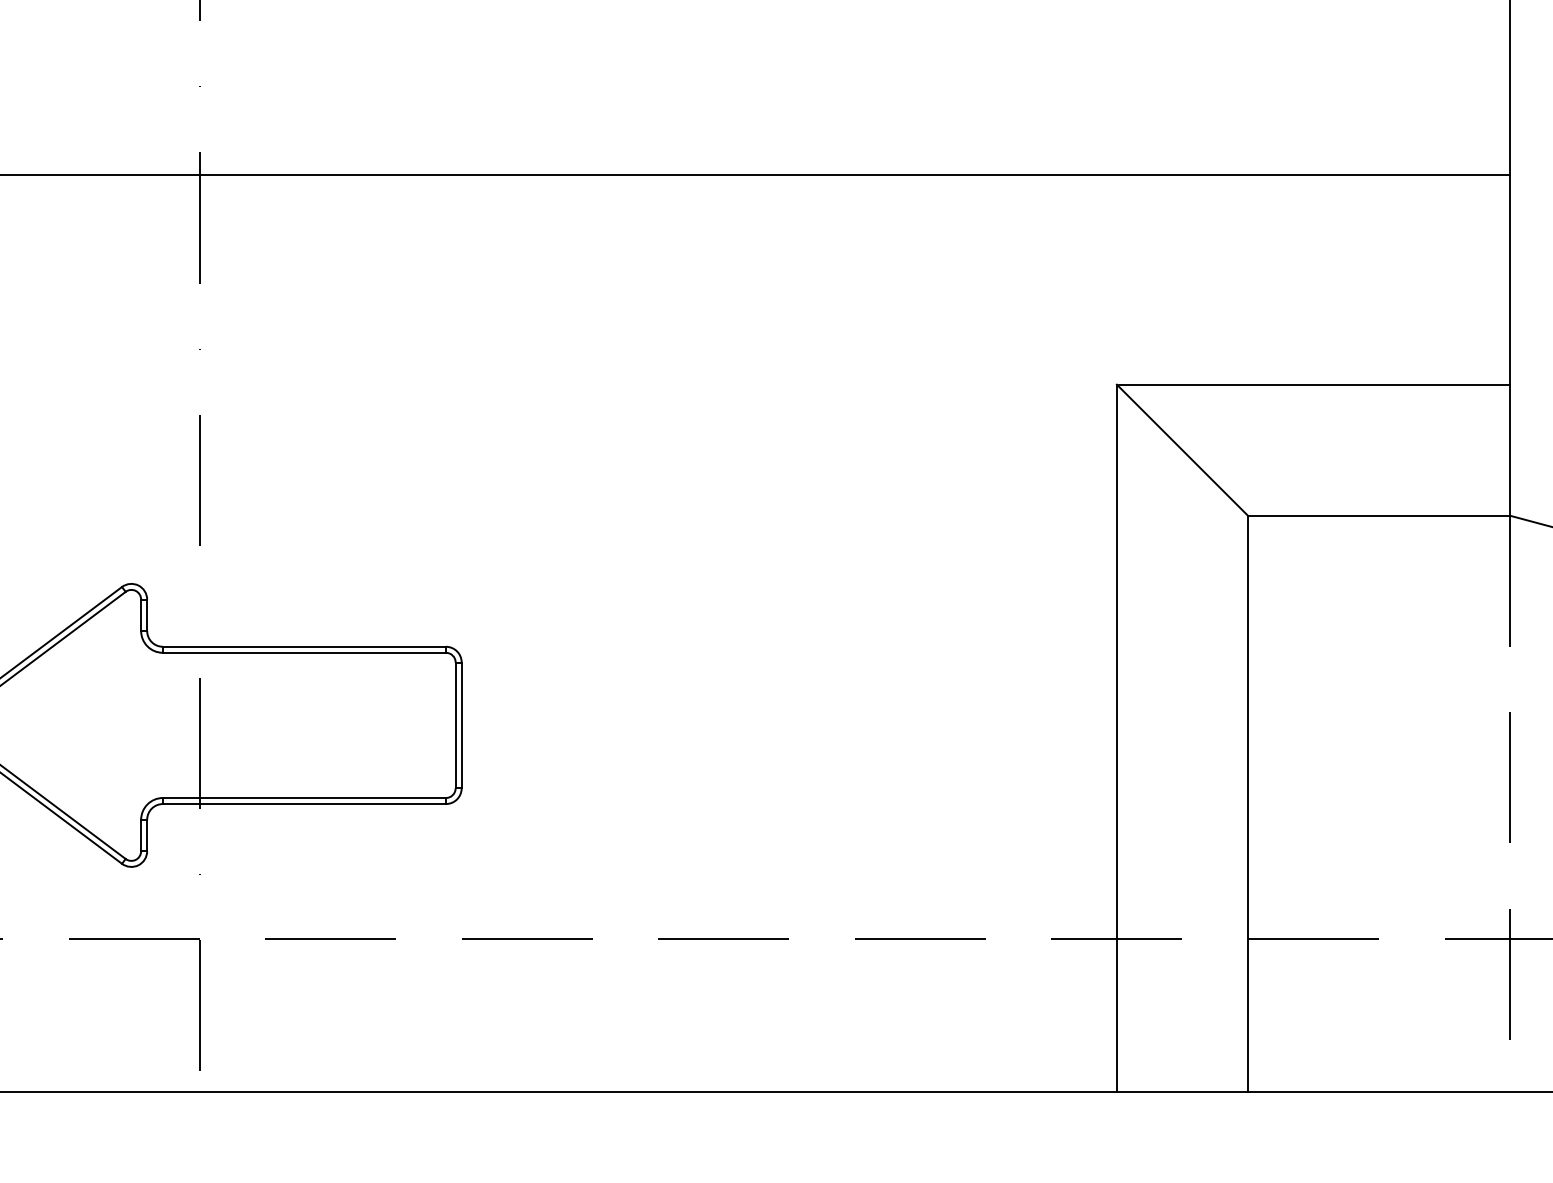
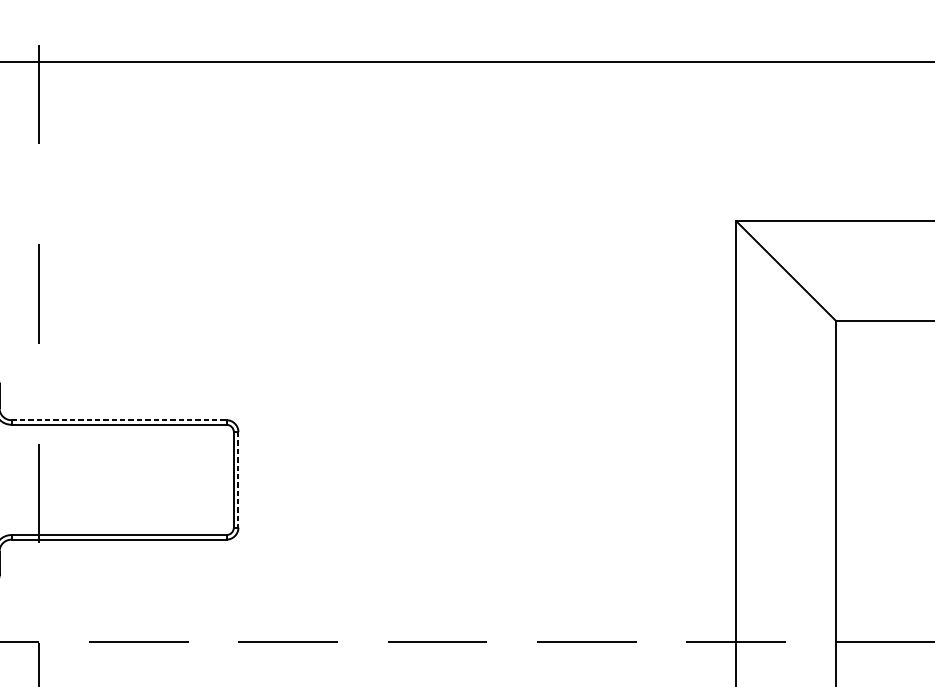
line: (304, 646) -> (119, 419), solid -> dashed
line: (461, 725) -> (238, 479), solid -> dashed

